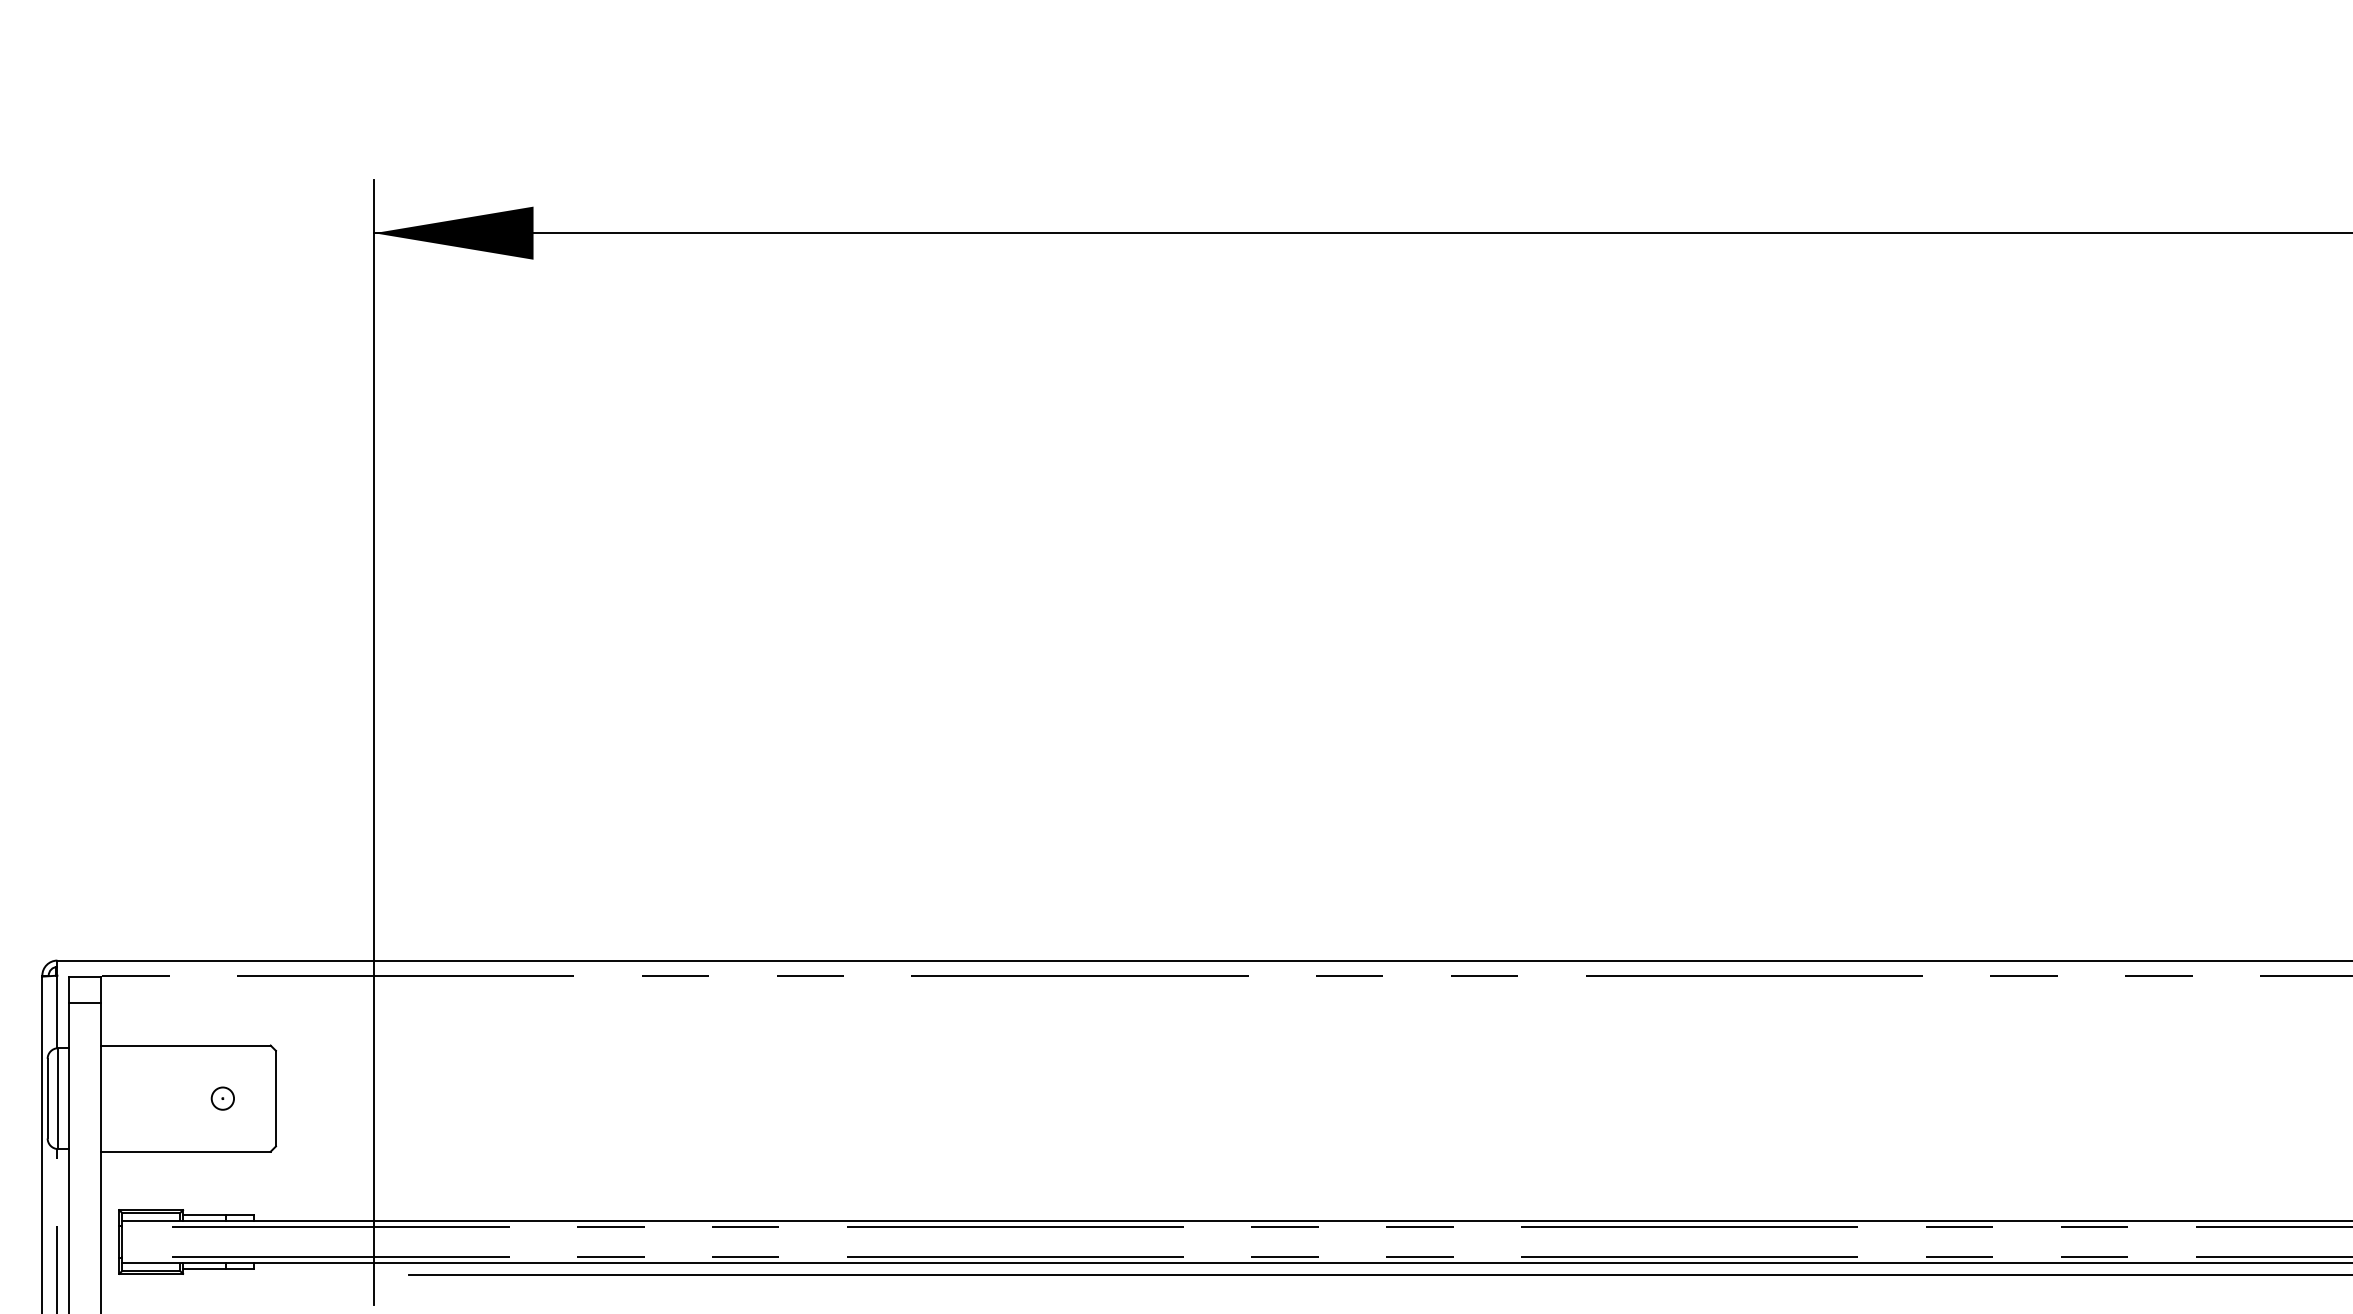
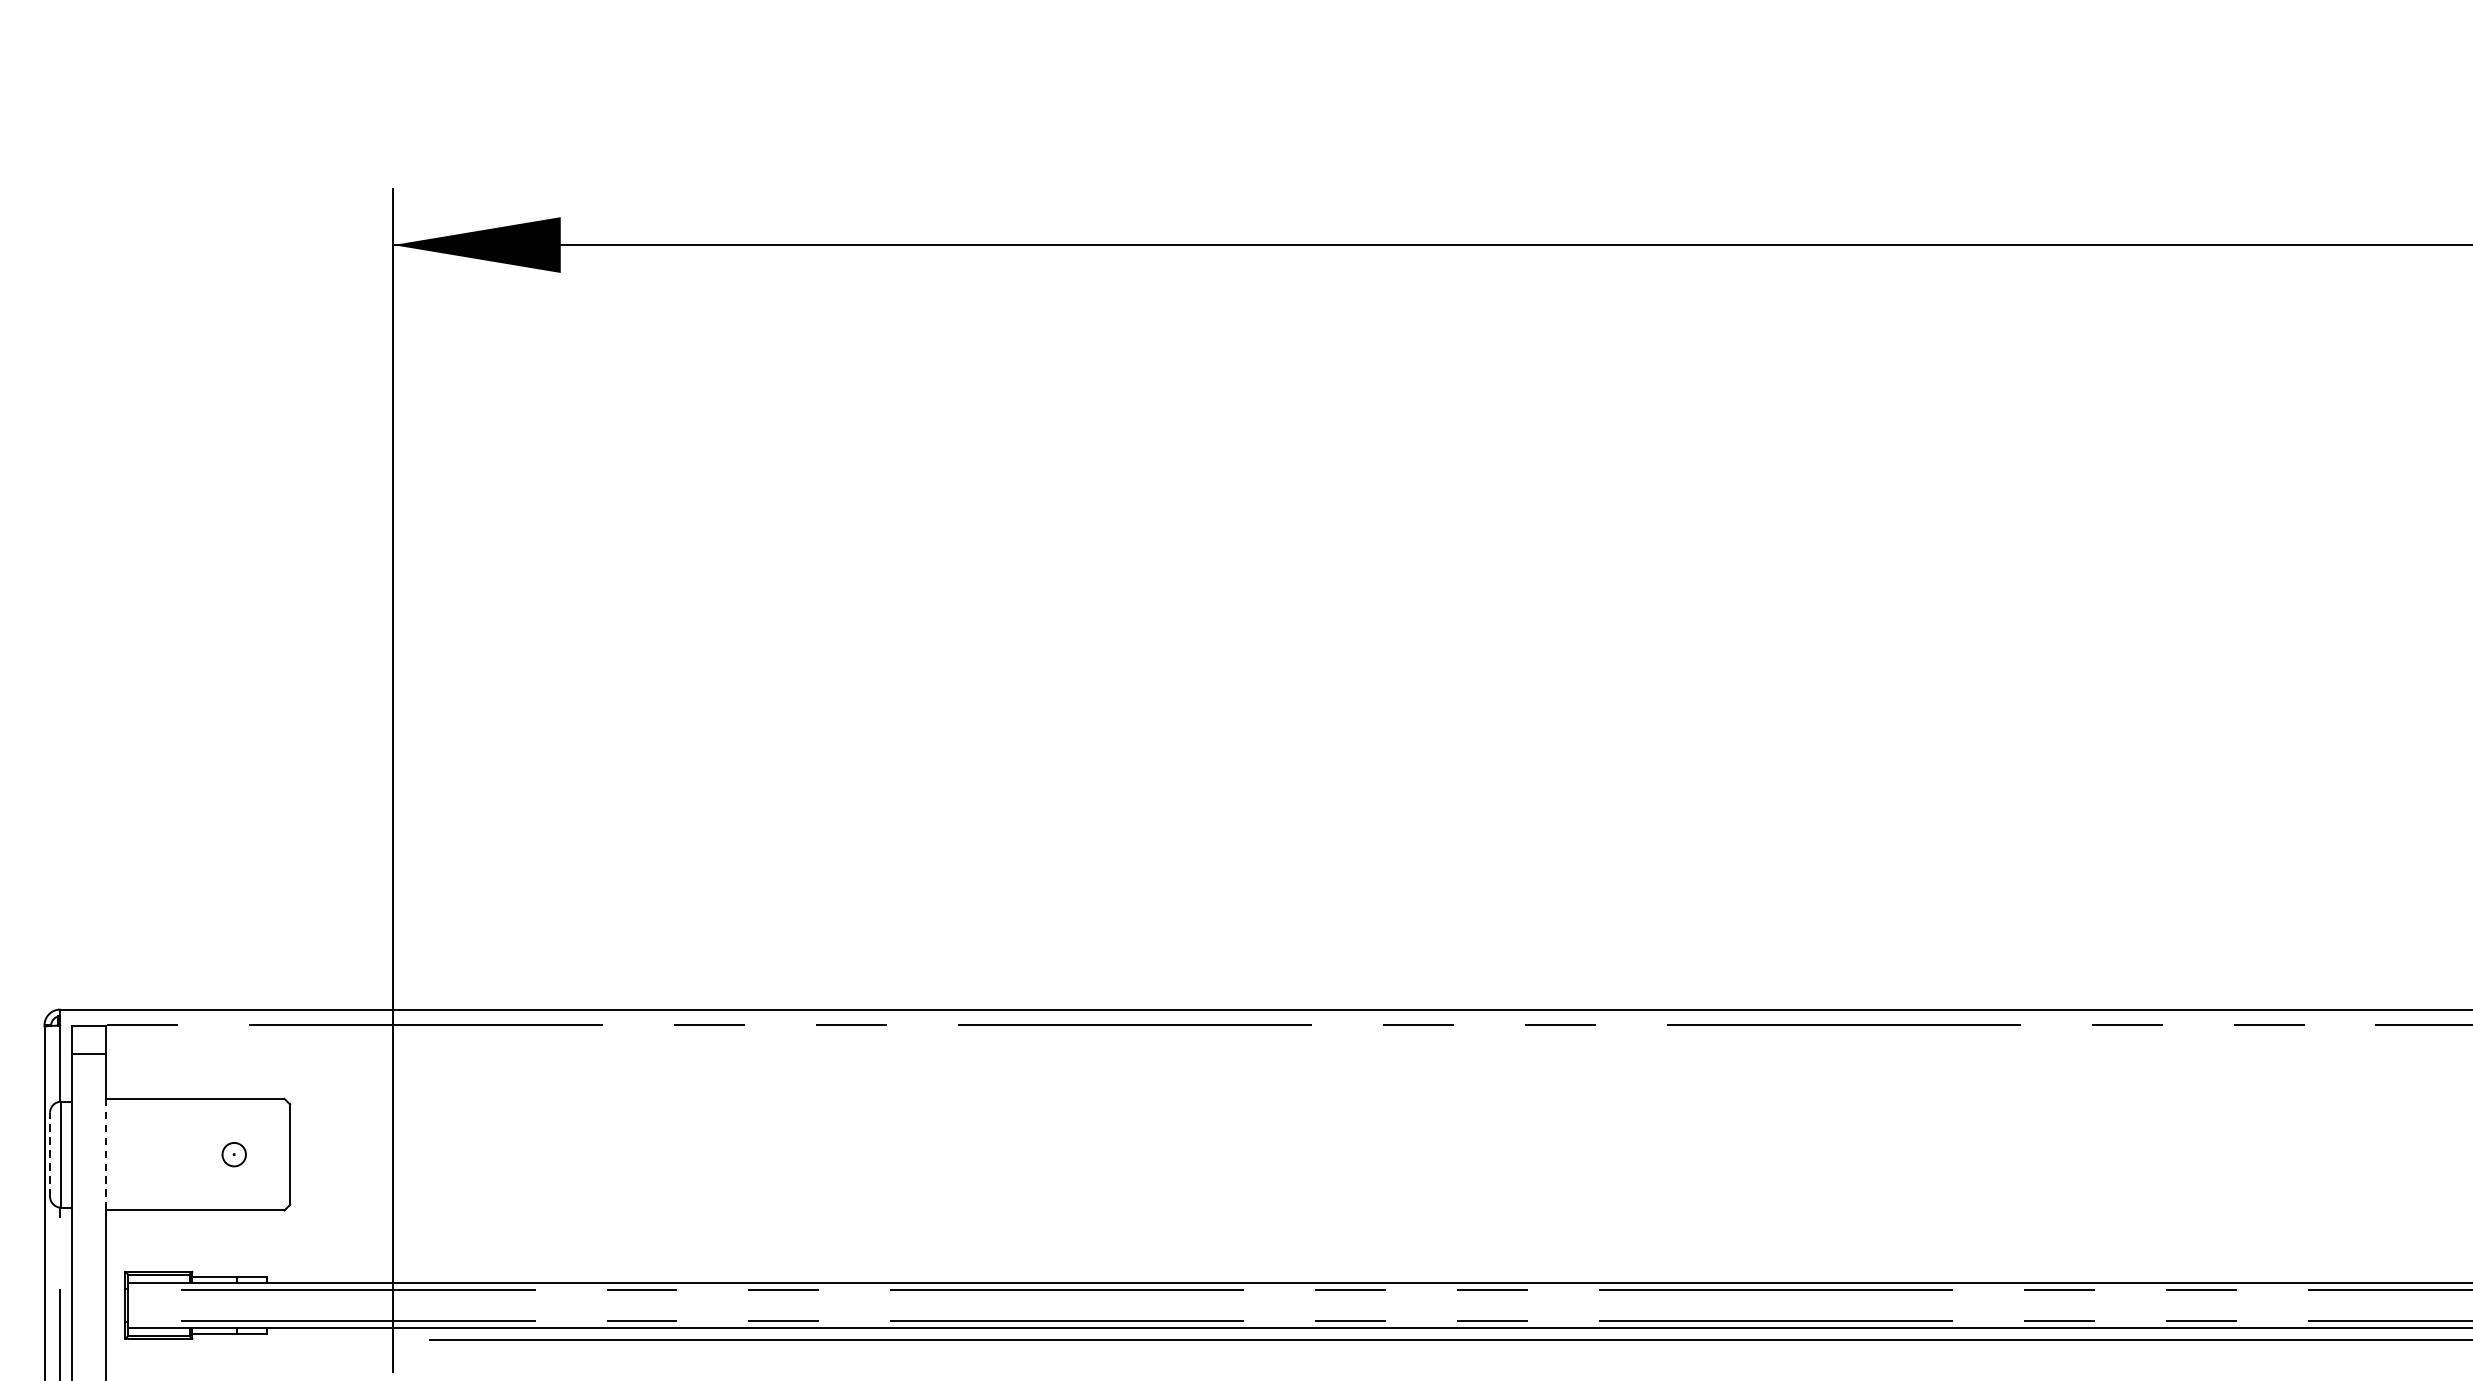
line: (47, 1098) -> (49, 1154), solid -> dashed
line: (100, 1099) -> (105, 1155), solid -> dashed

